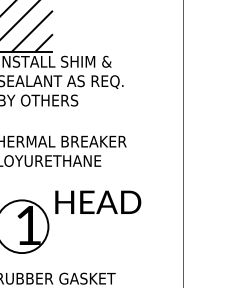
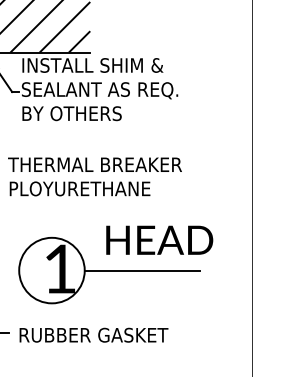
text: (98, 201) -> (159, 239), moved
line: (94, 226) -> (141, 270), added

